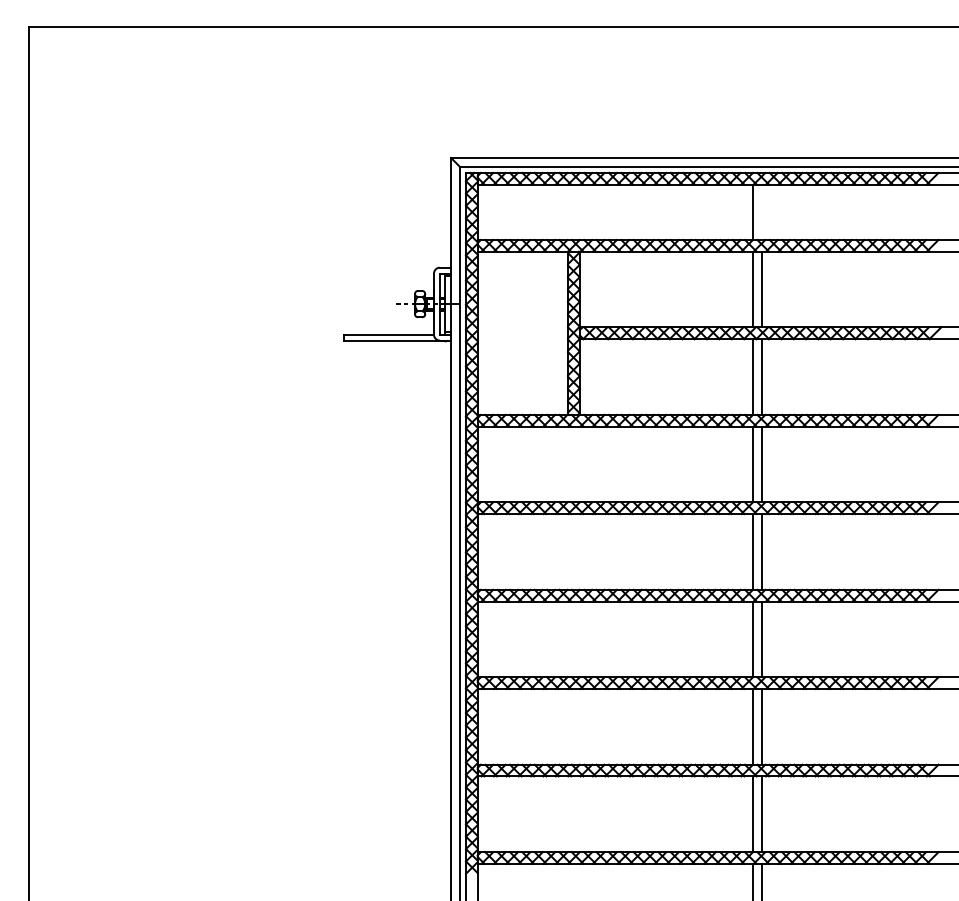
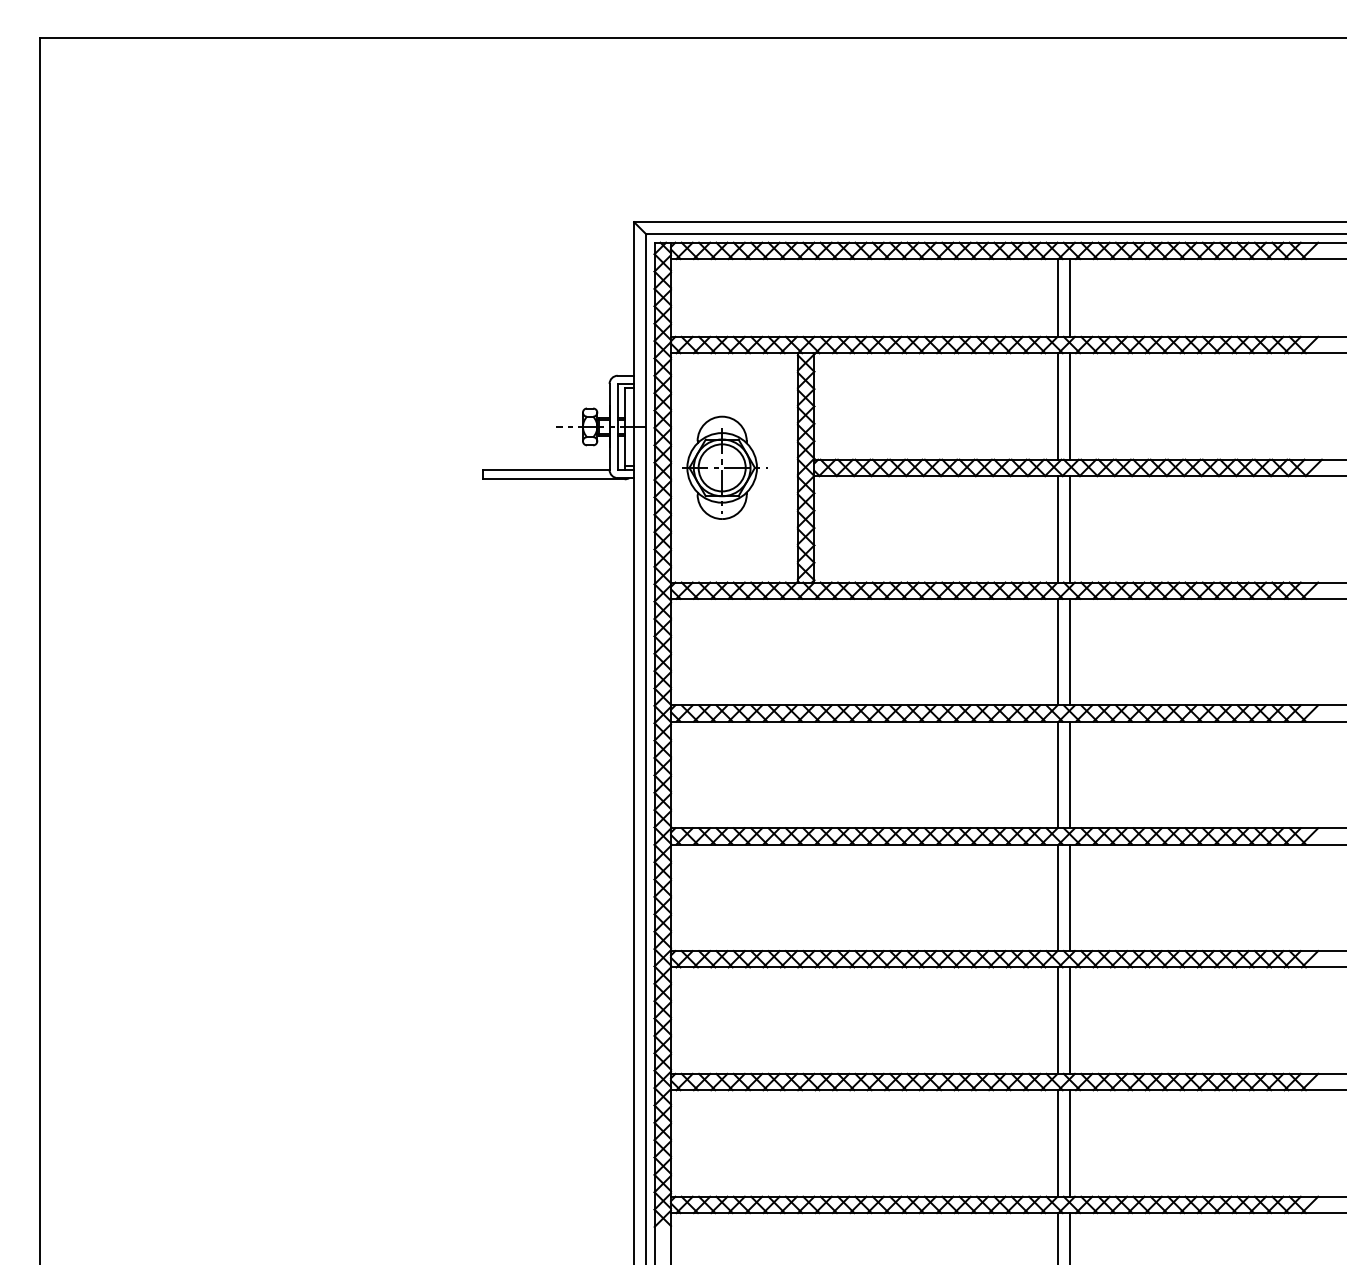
line: (761, 212) -> (1069, 298), added
part: (516, 333) -> (725, 468), added

